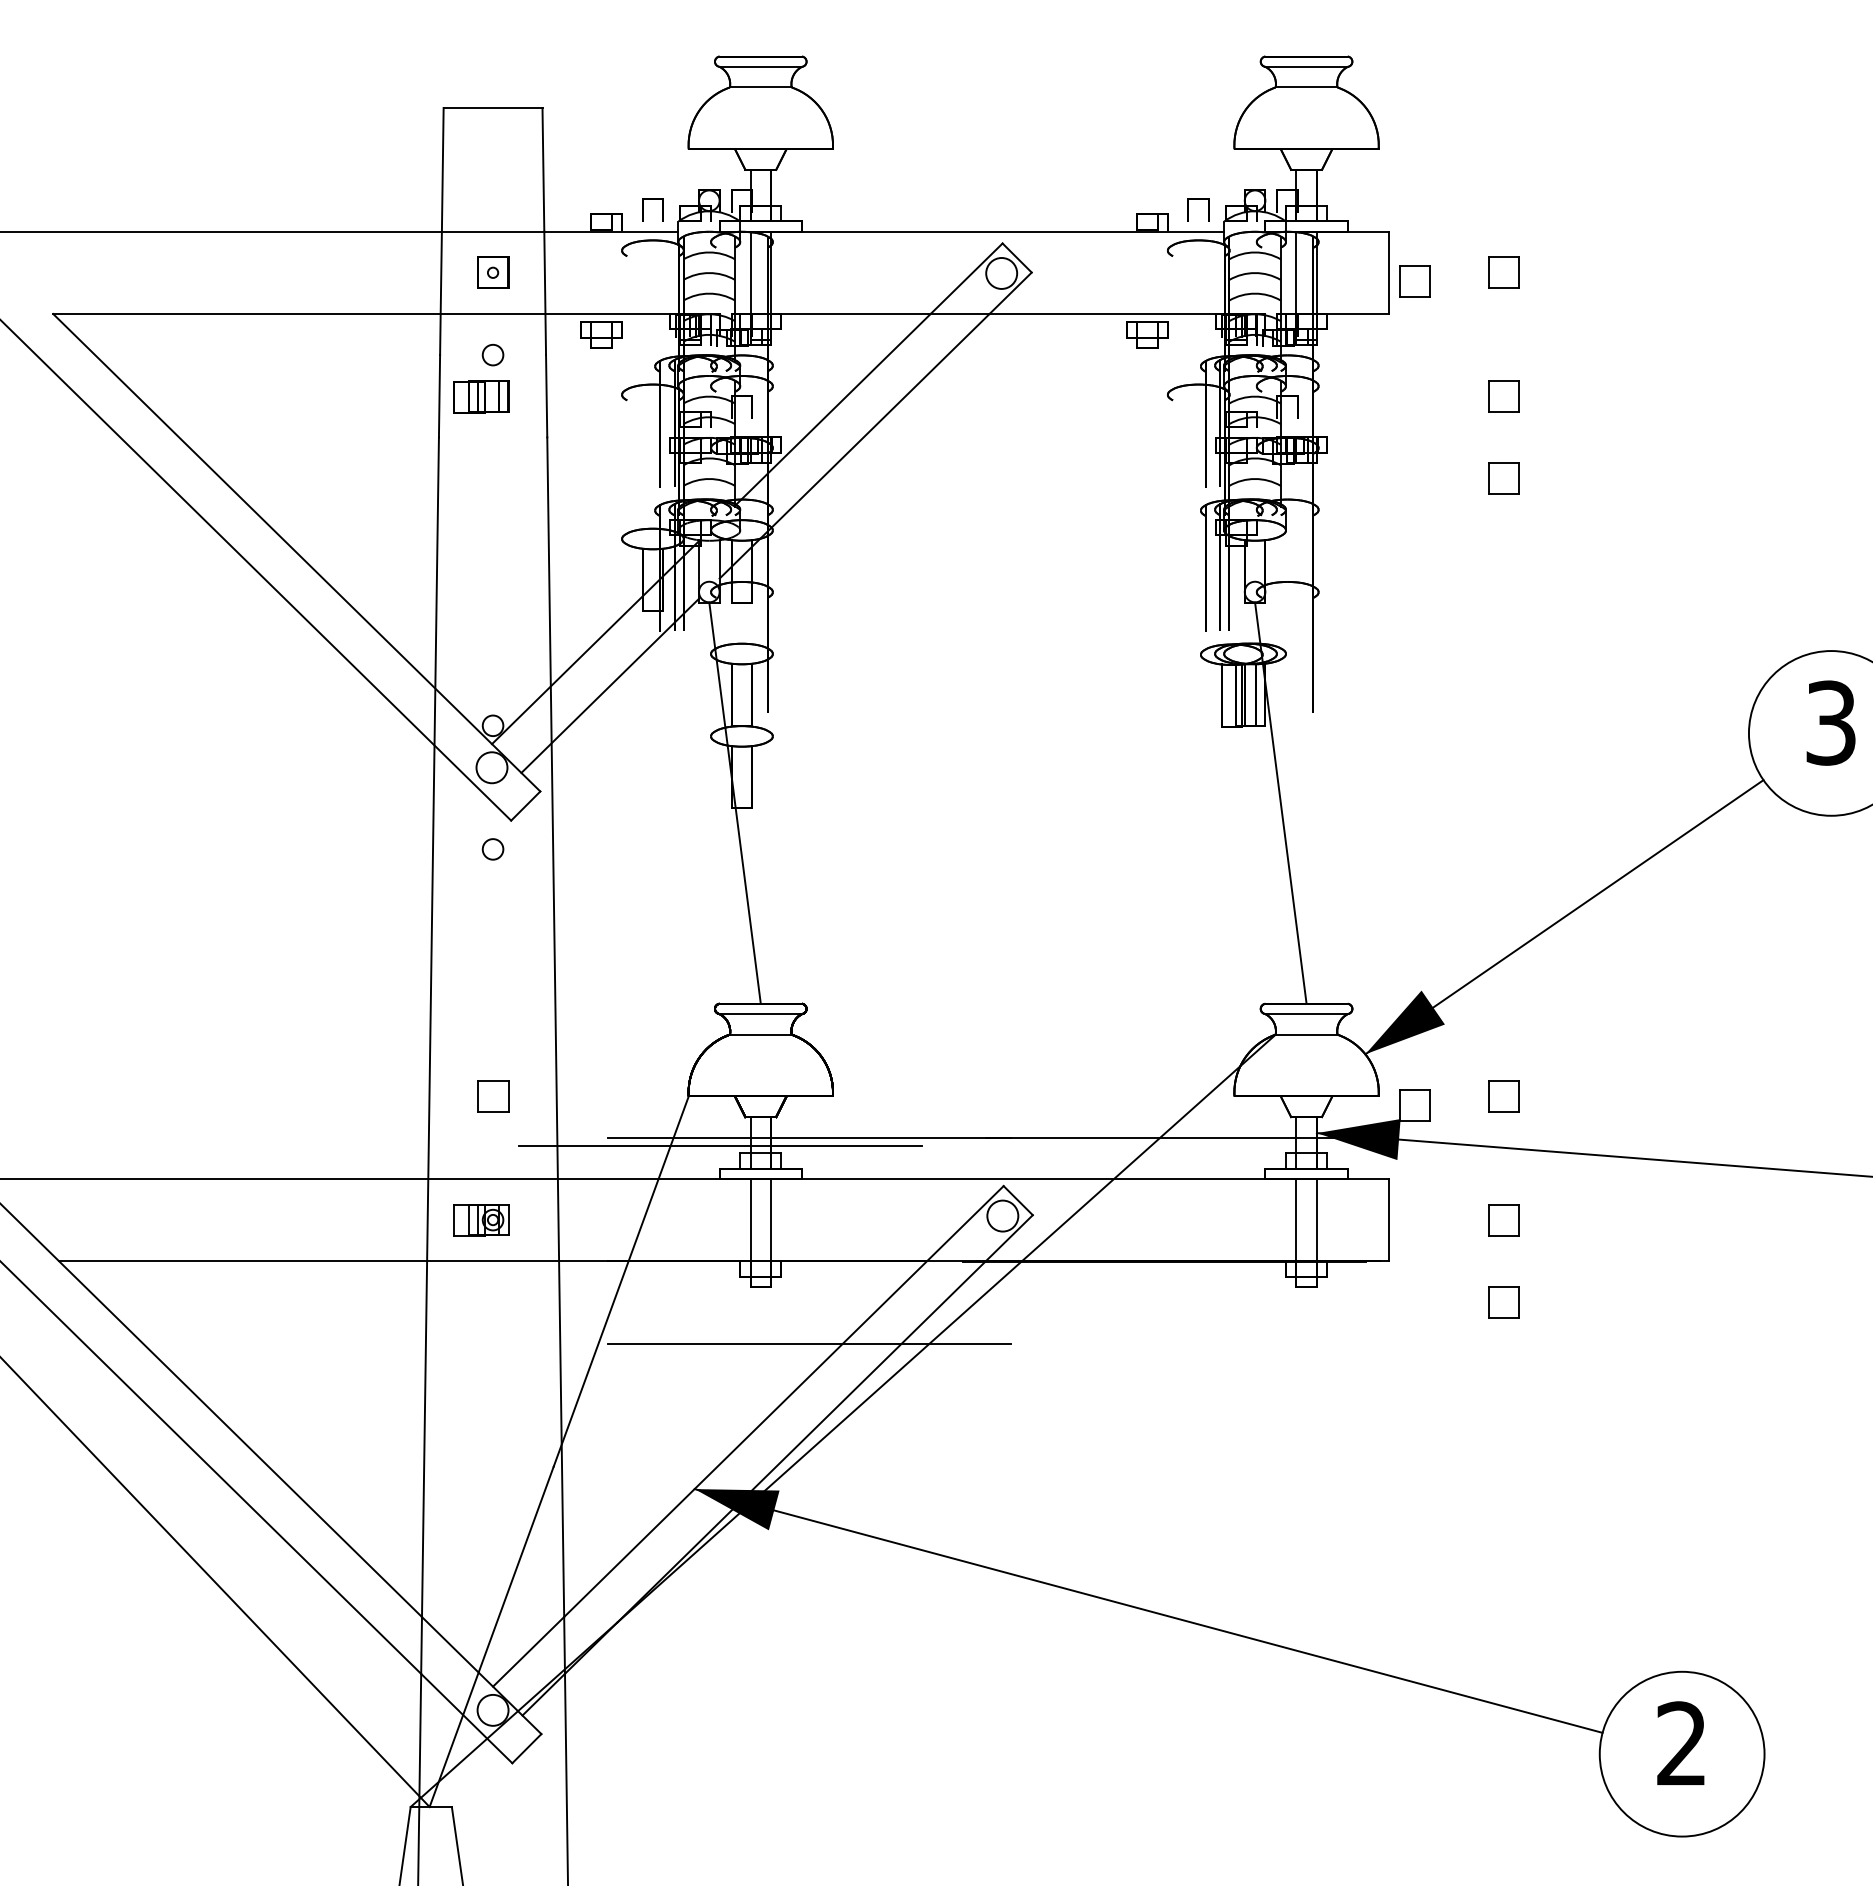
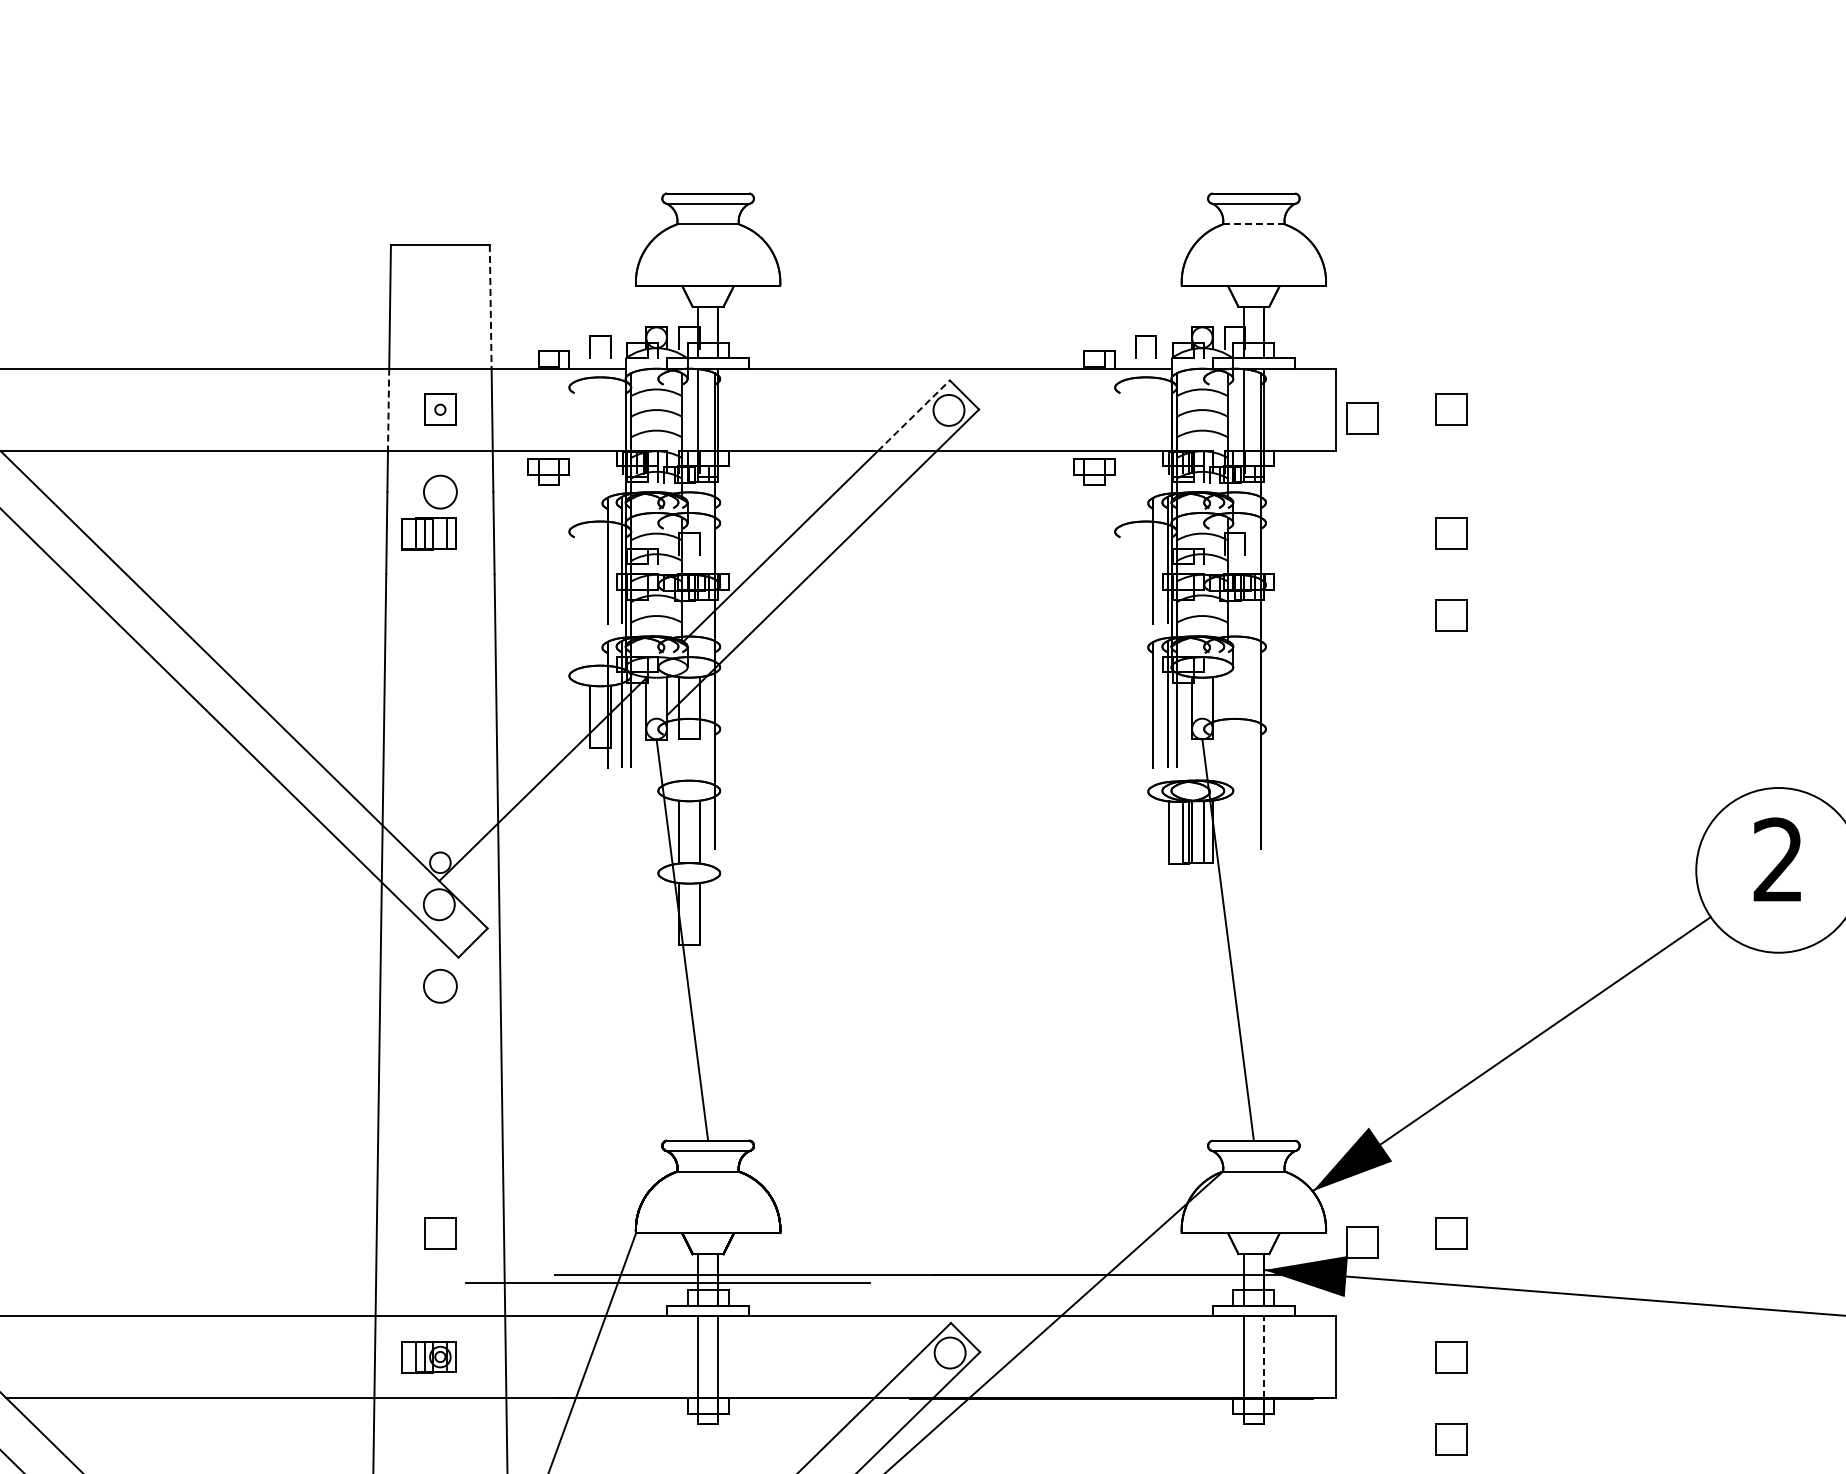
line: (1306, 87) -> (1253, 224), solid -> dashed
line: (543, 169) -> (490, 306), solid -> dashed
line: (441, 273) -> (388, 410), solid -> dashed
line: (966, 278) -> (913, 415), solid -> dashed
circle: (492, 354) -> (439, 491), size x1.6
line: (610, 685) -> (557, 822), removed
text: (1830, 722) -> (1777, 859), 3 -> 2
circle: (492, 849) -> (439, 986), size x1.6
line: (1316, 1219) -> (1263, 1356), solid -> dashed

